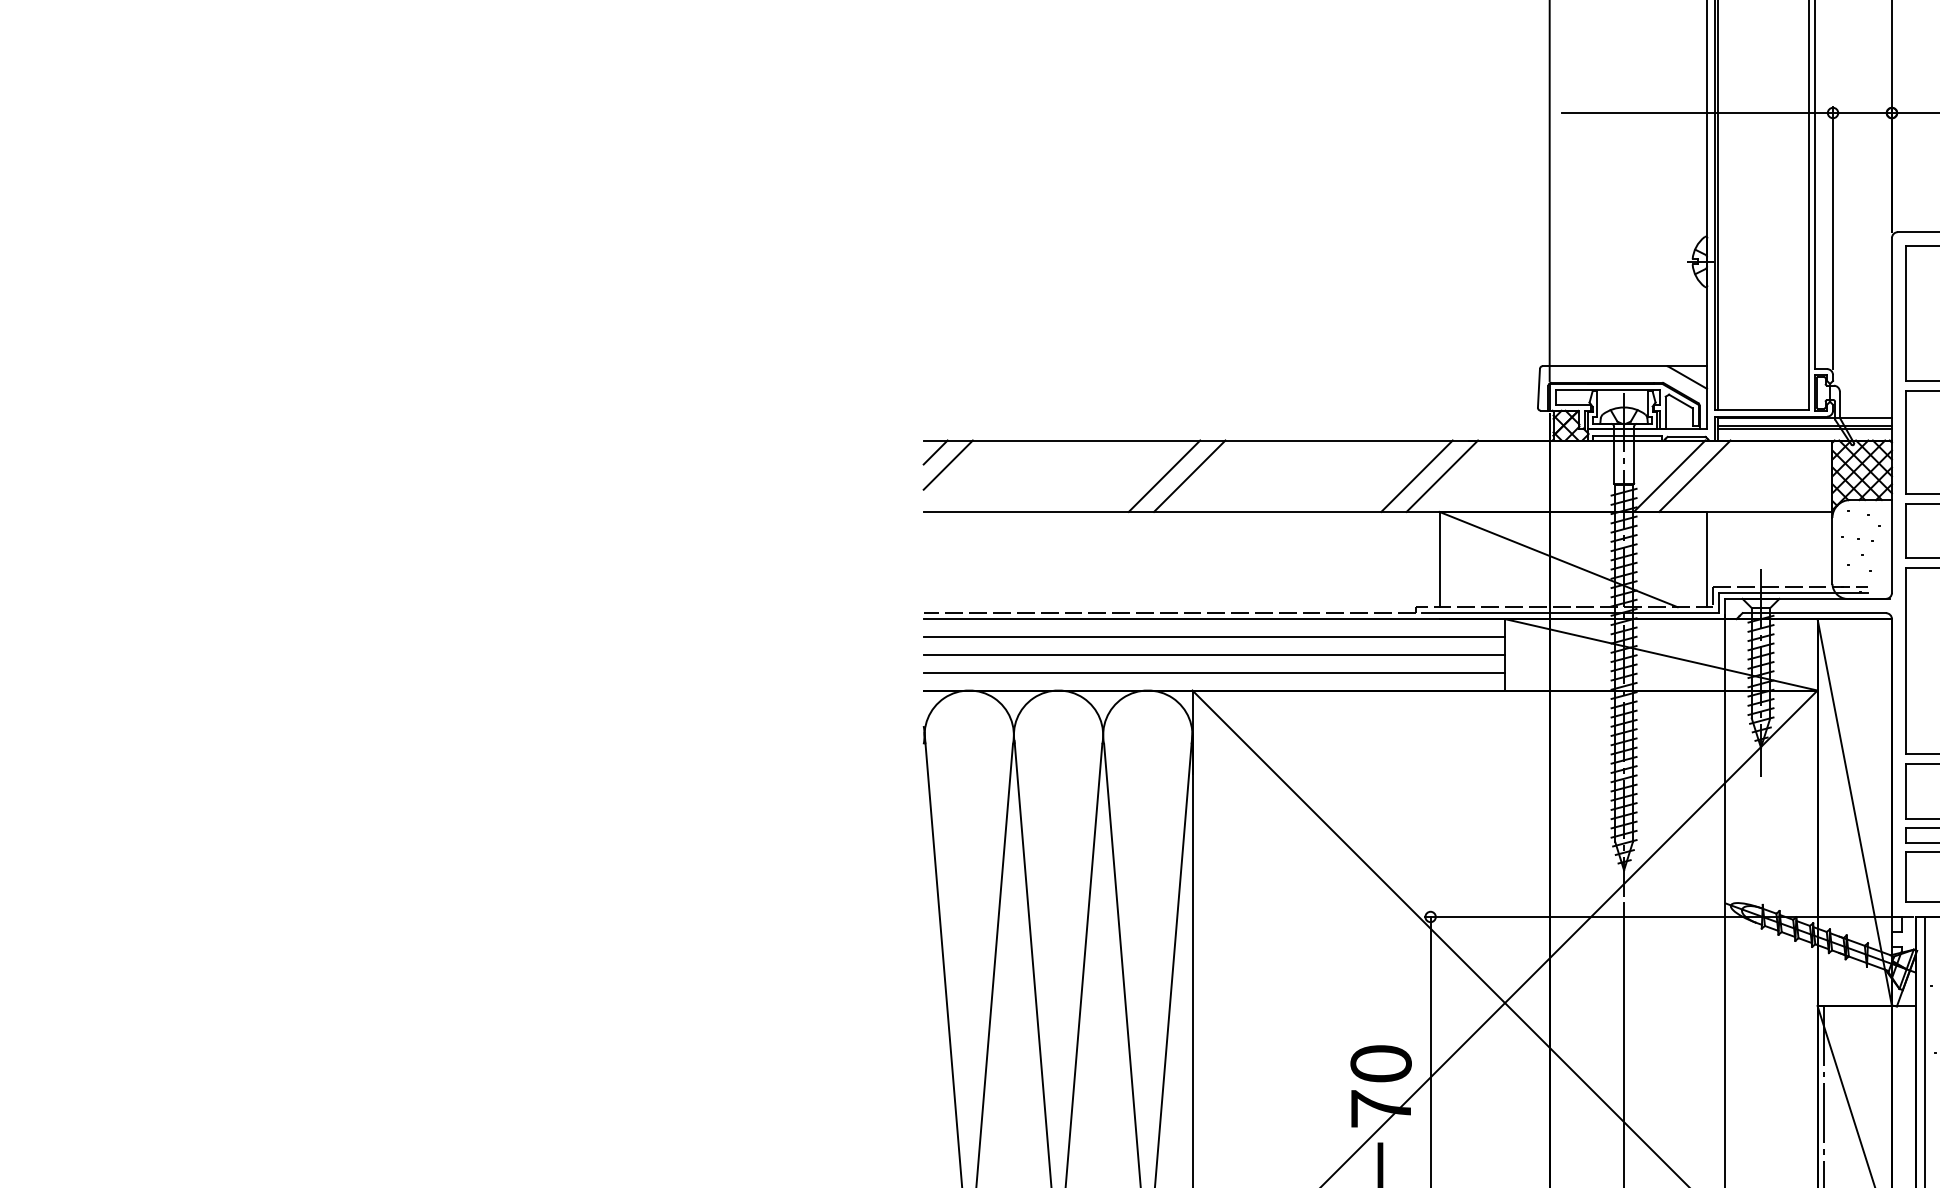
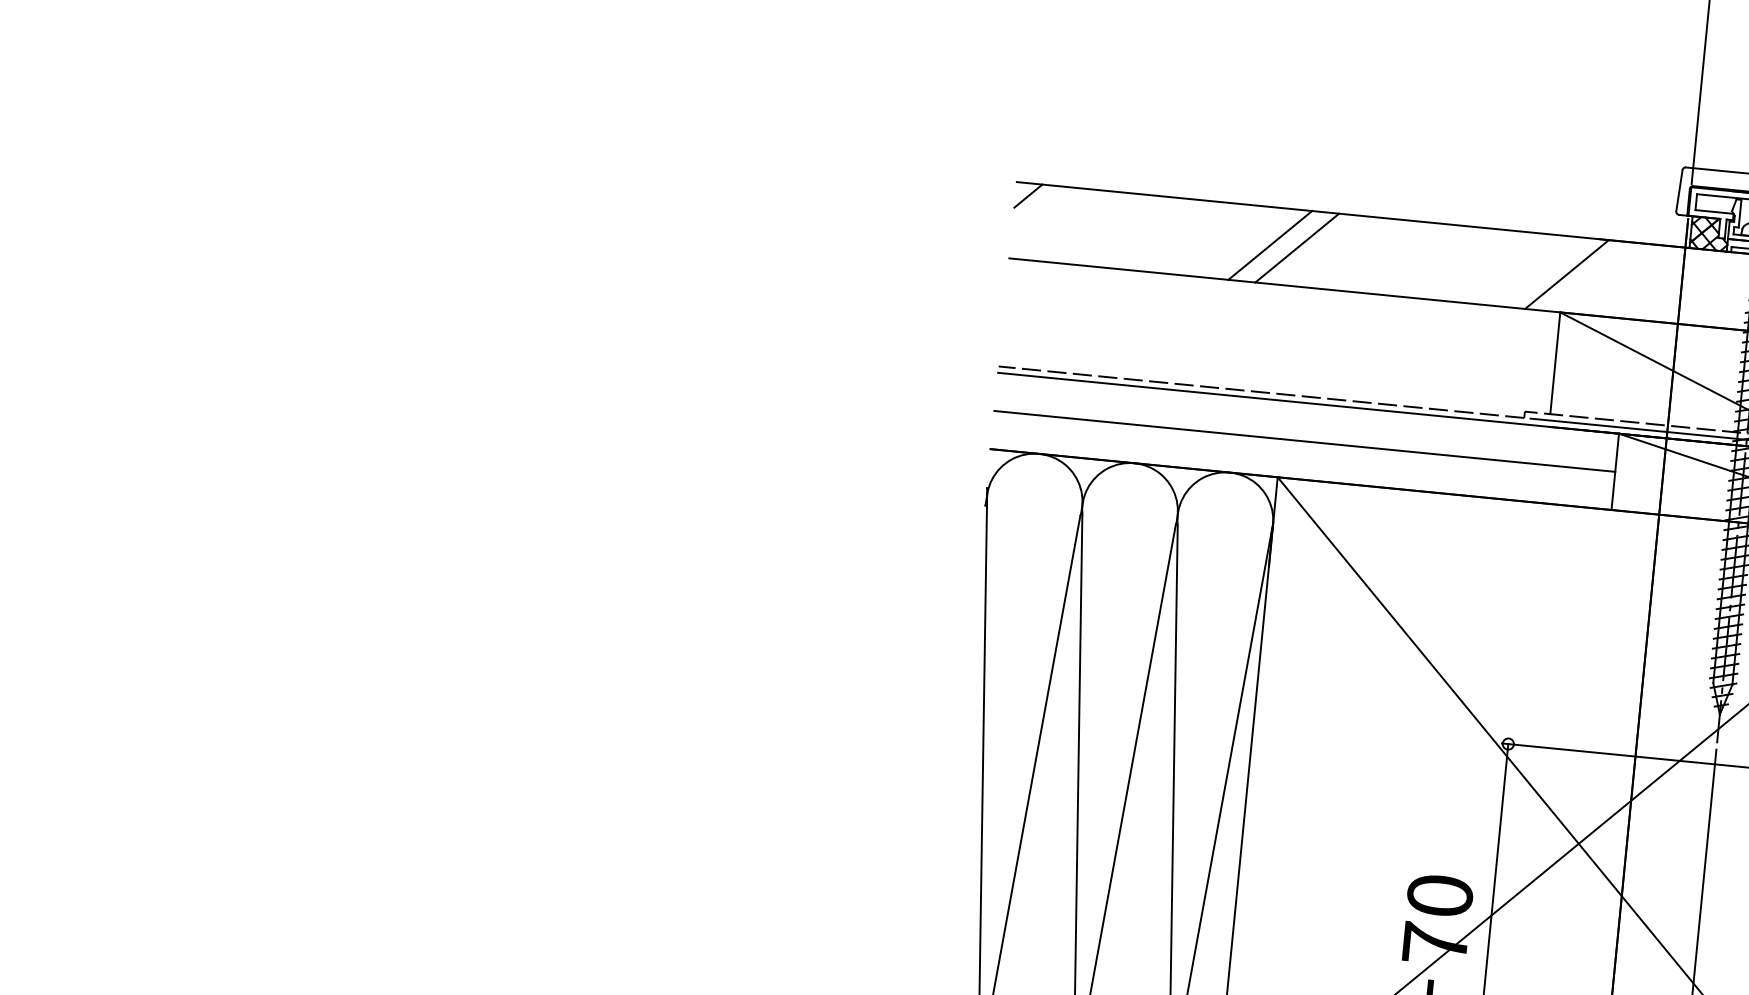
line: (947, 464) -> (1039, 210), removed
line: (1416, 475) -> (1539, 271), removed
line: (1214, 636) -> (1306, 421), removed
line: (1214, 672) -> (1303, 460), removed

